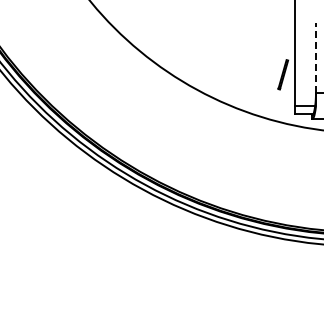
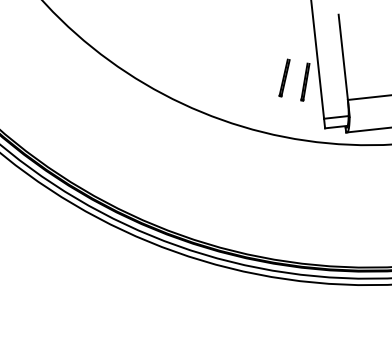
line: (316, 57) -> (343, 56), dashed -> solid
line: (266, 69) -> (284, 78), added

